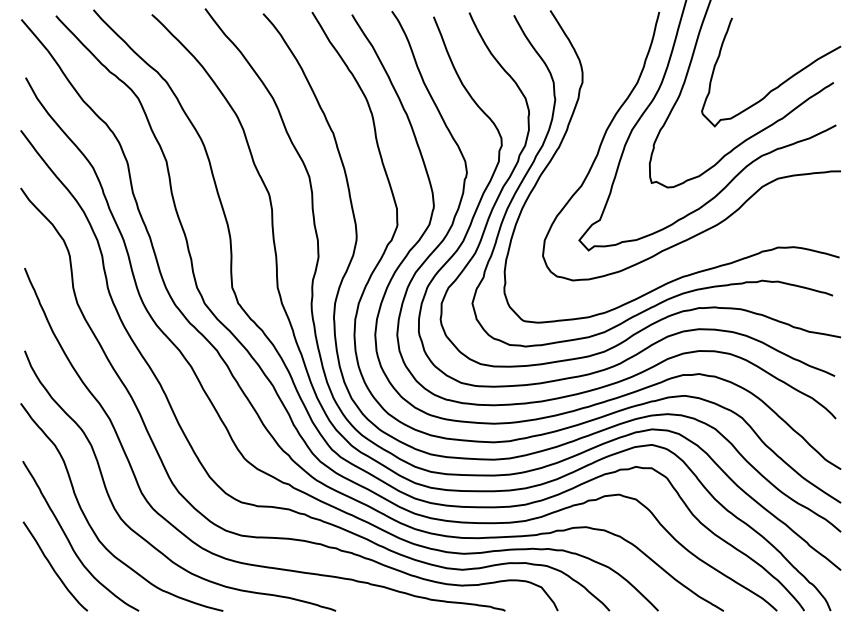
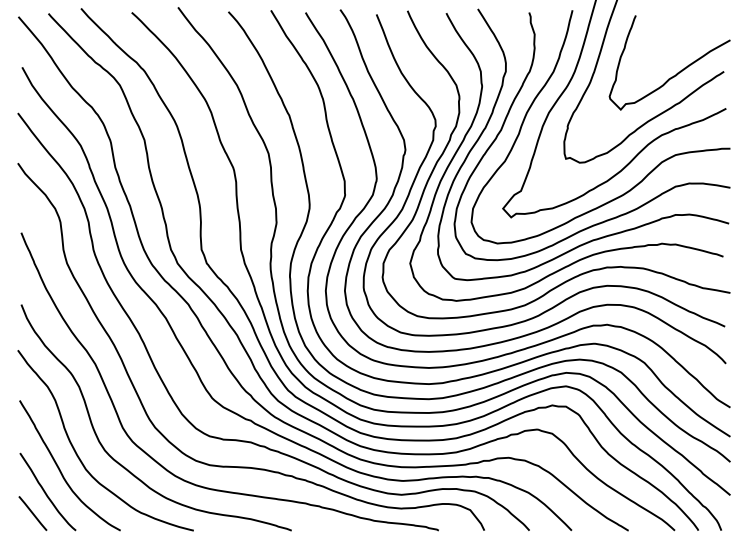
curve: (714, 247) -> (620, 214), added
line: (37, 591) -> (32, 513), added

